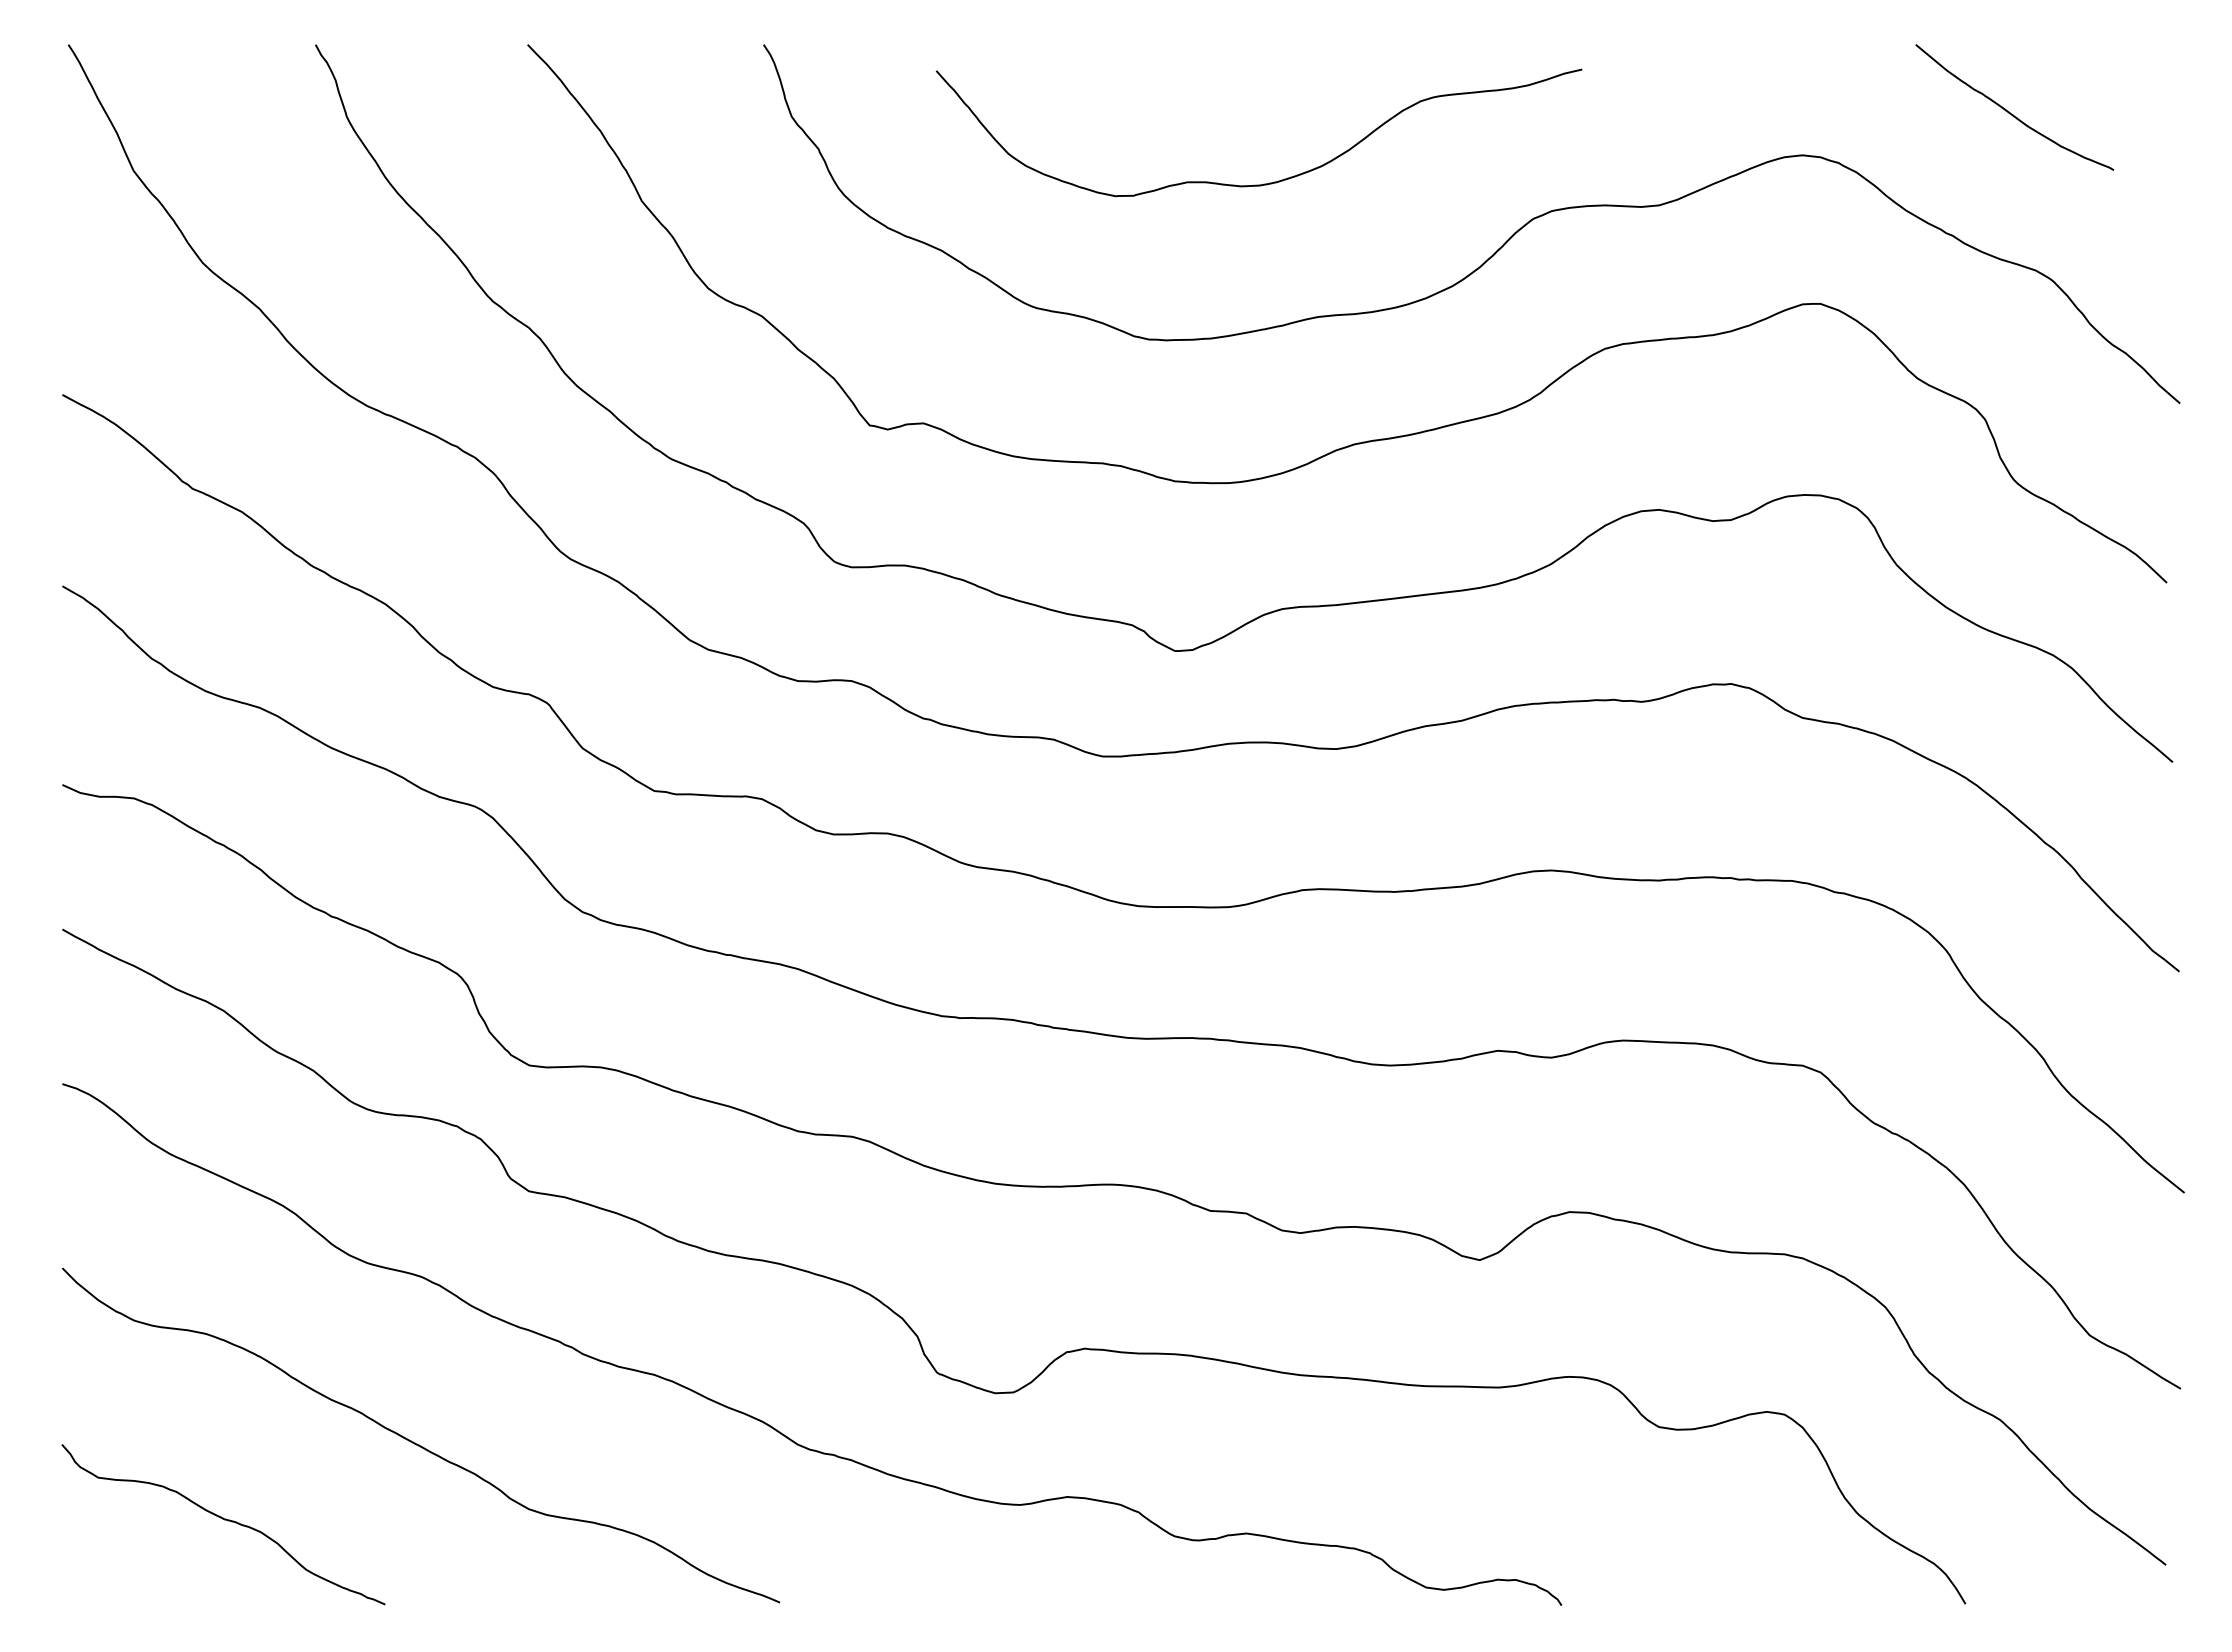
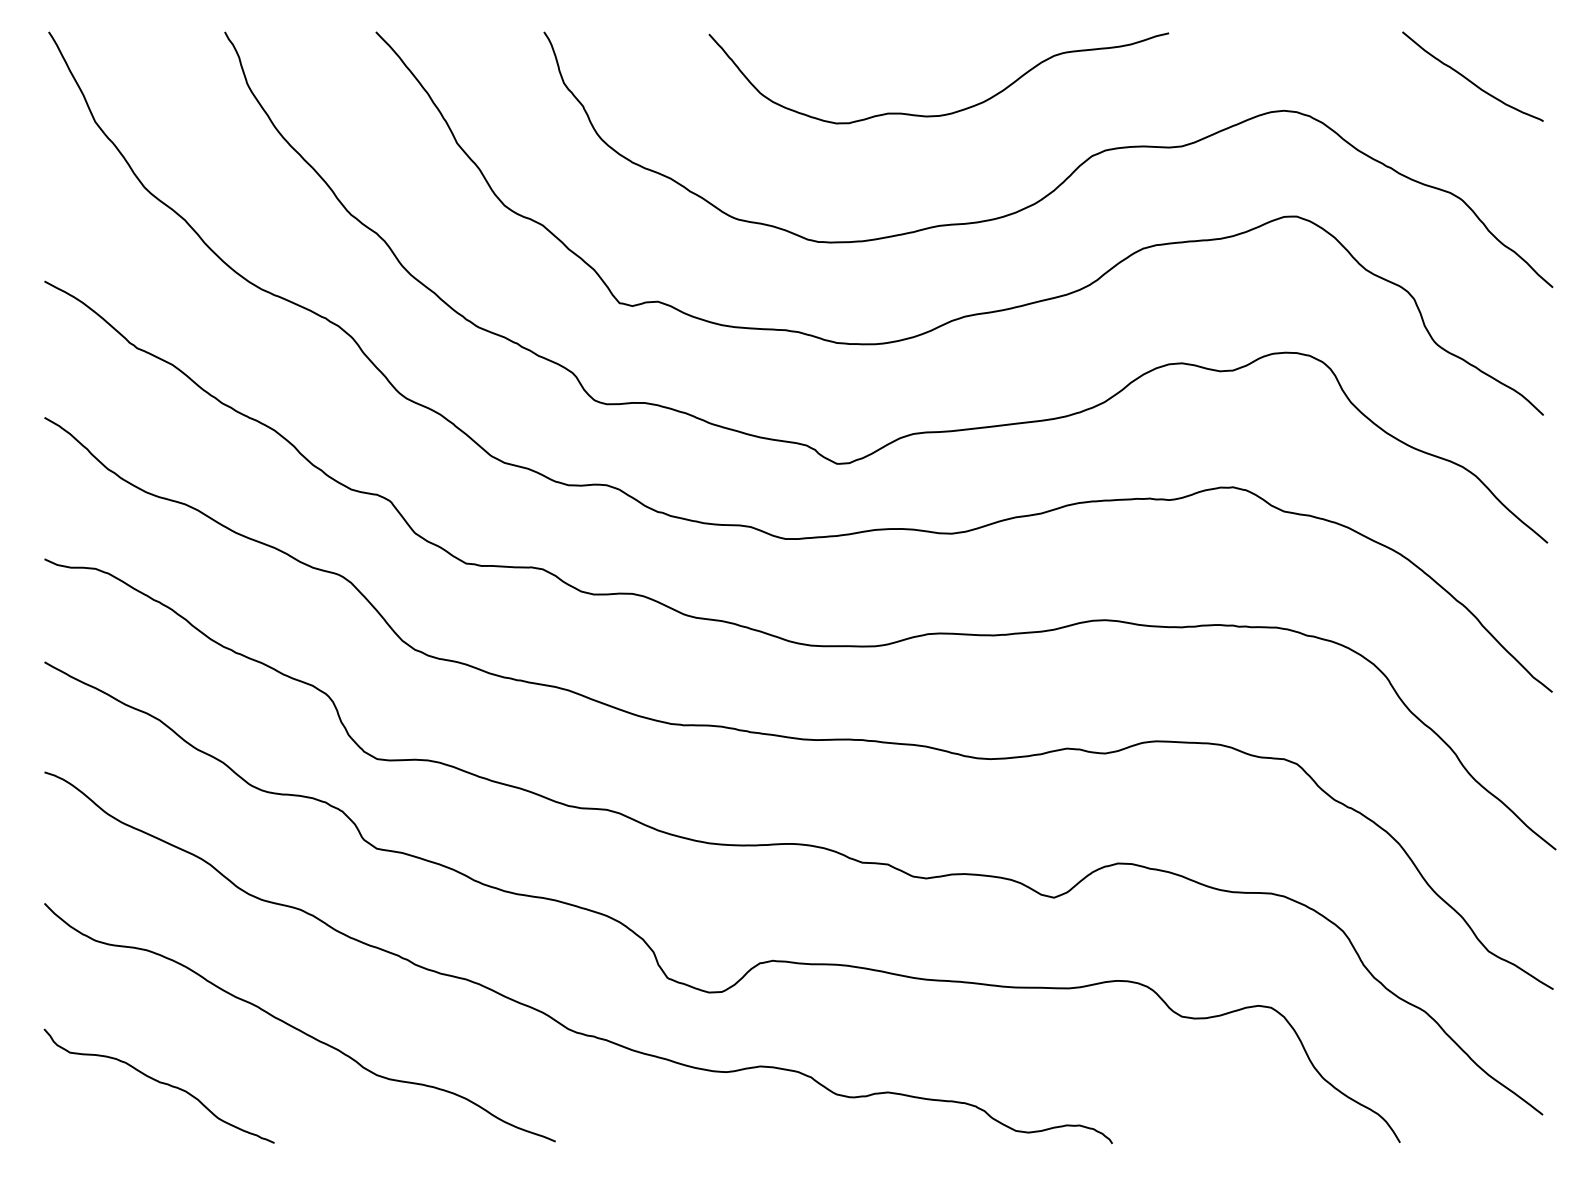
curve: (2009, 111) -> (1469, 79), moved
curve: (1269, 182) -> (946, 113), moved

